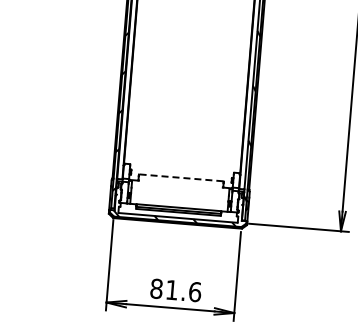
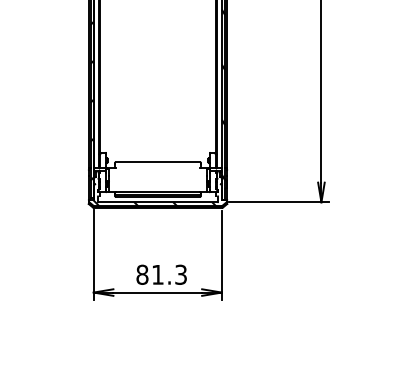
line: (180, 178) -> (157, 162), dashed -> solid
text: (195, 291) -> (181, 274), 81.6 -> 81.3

